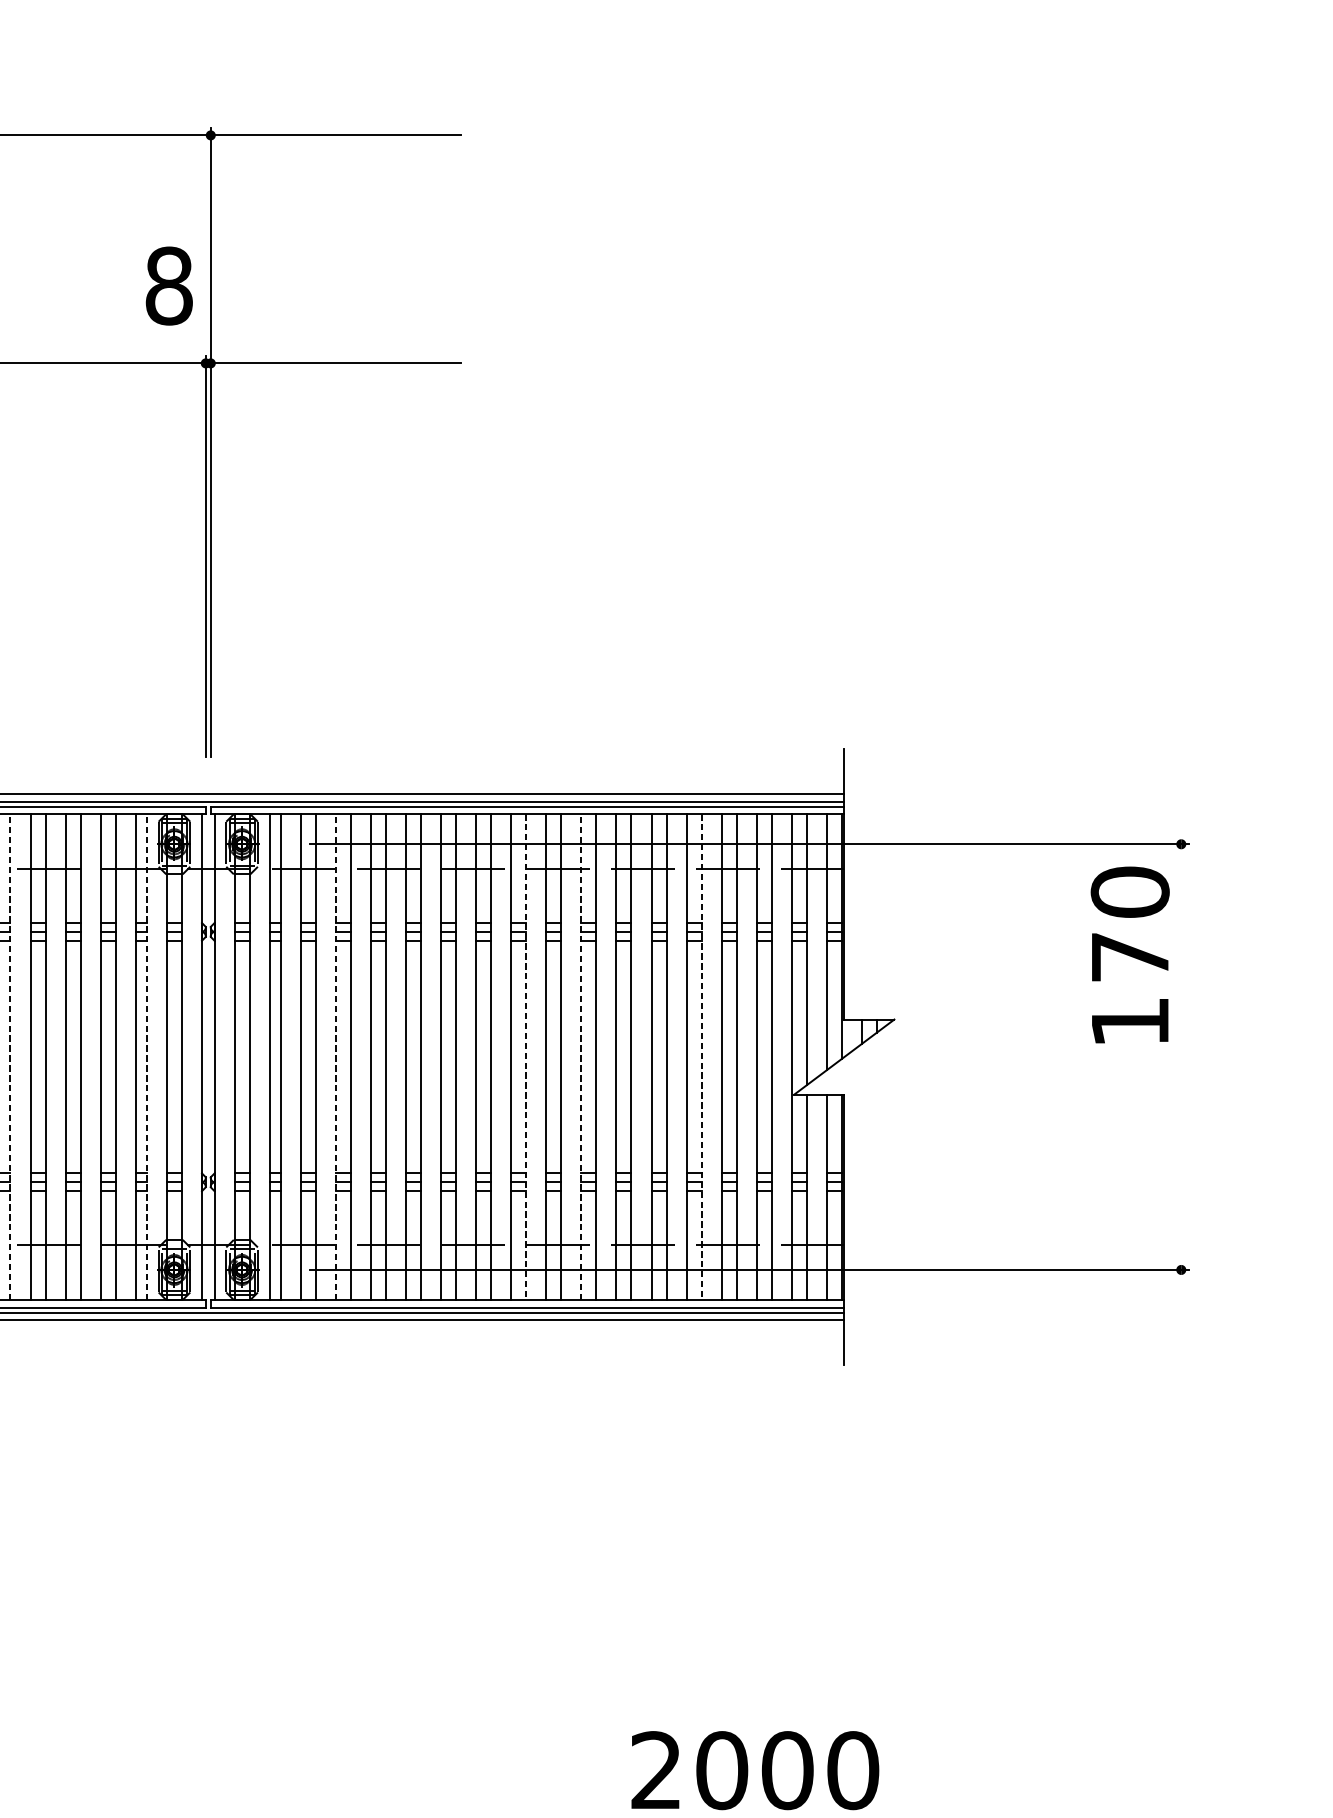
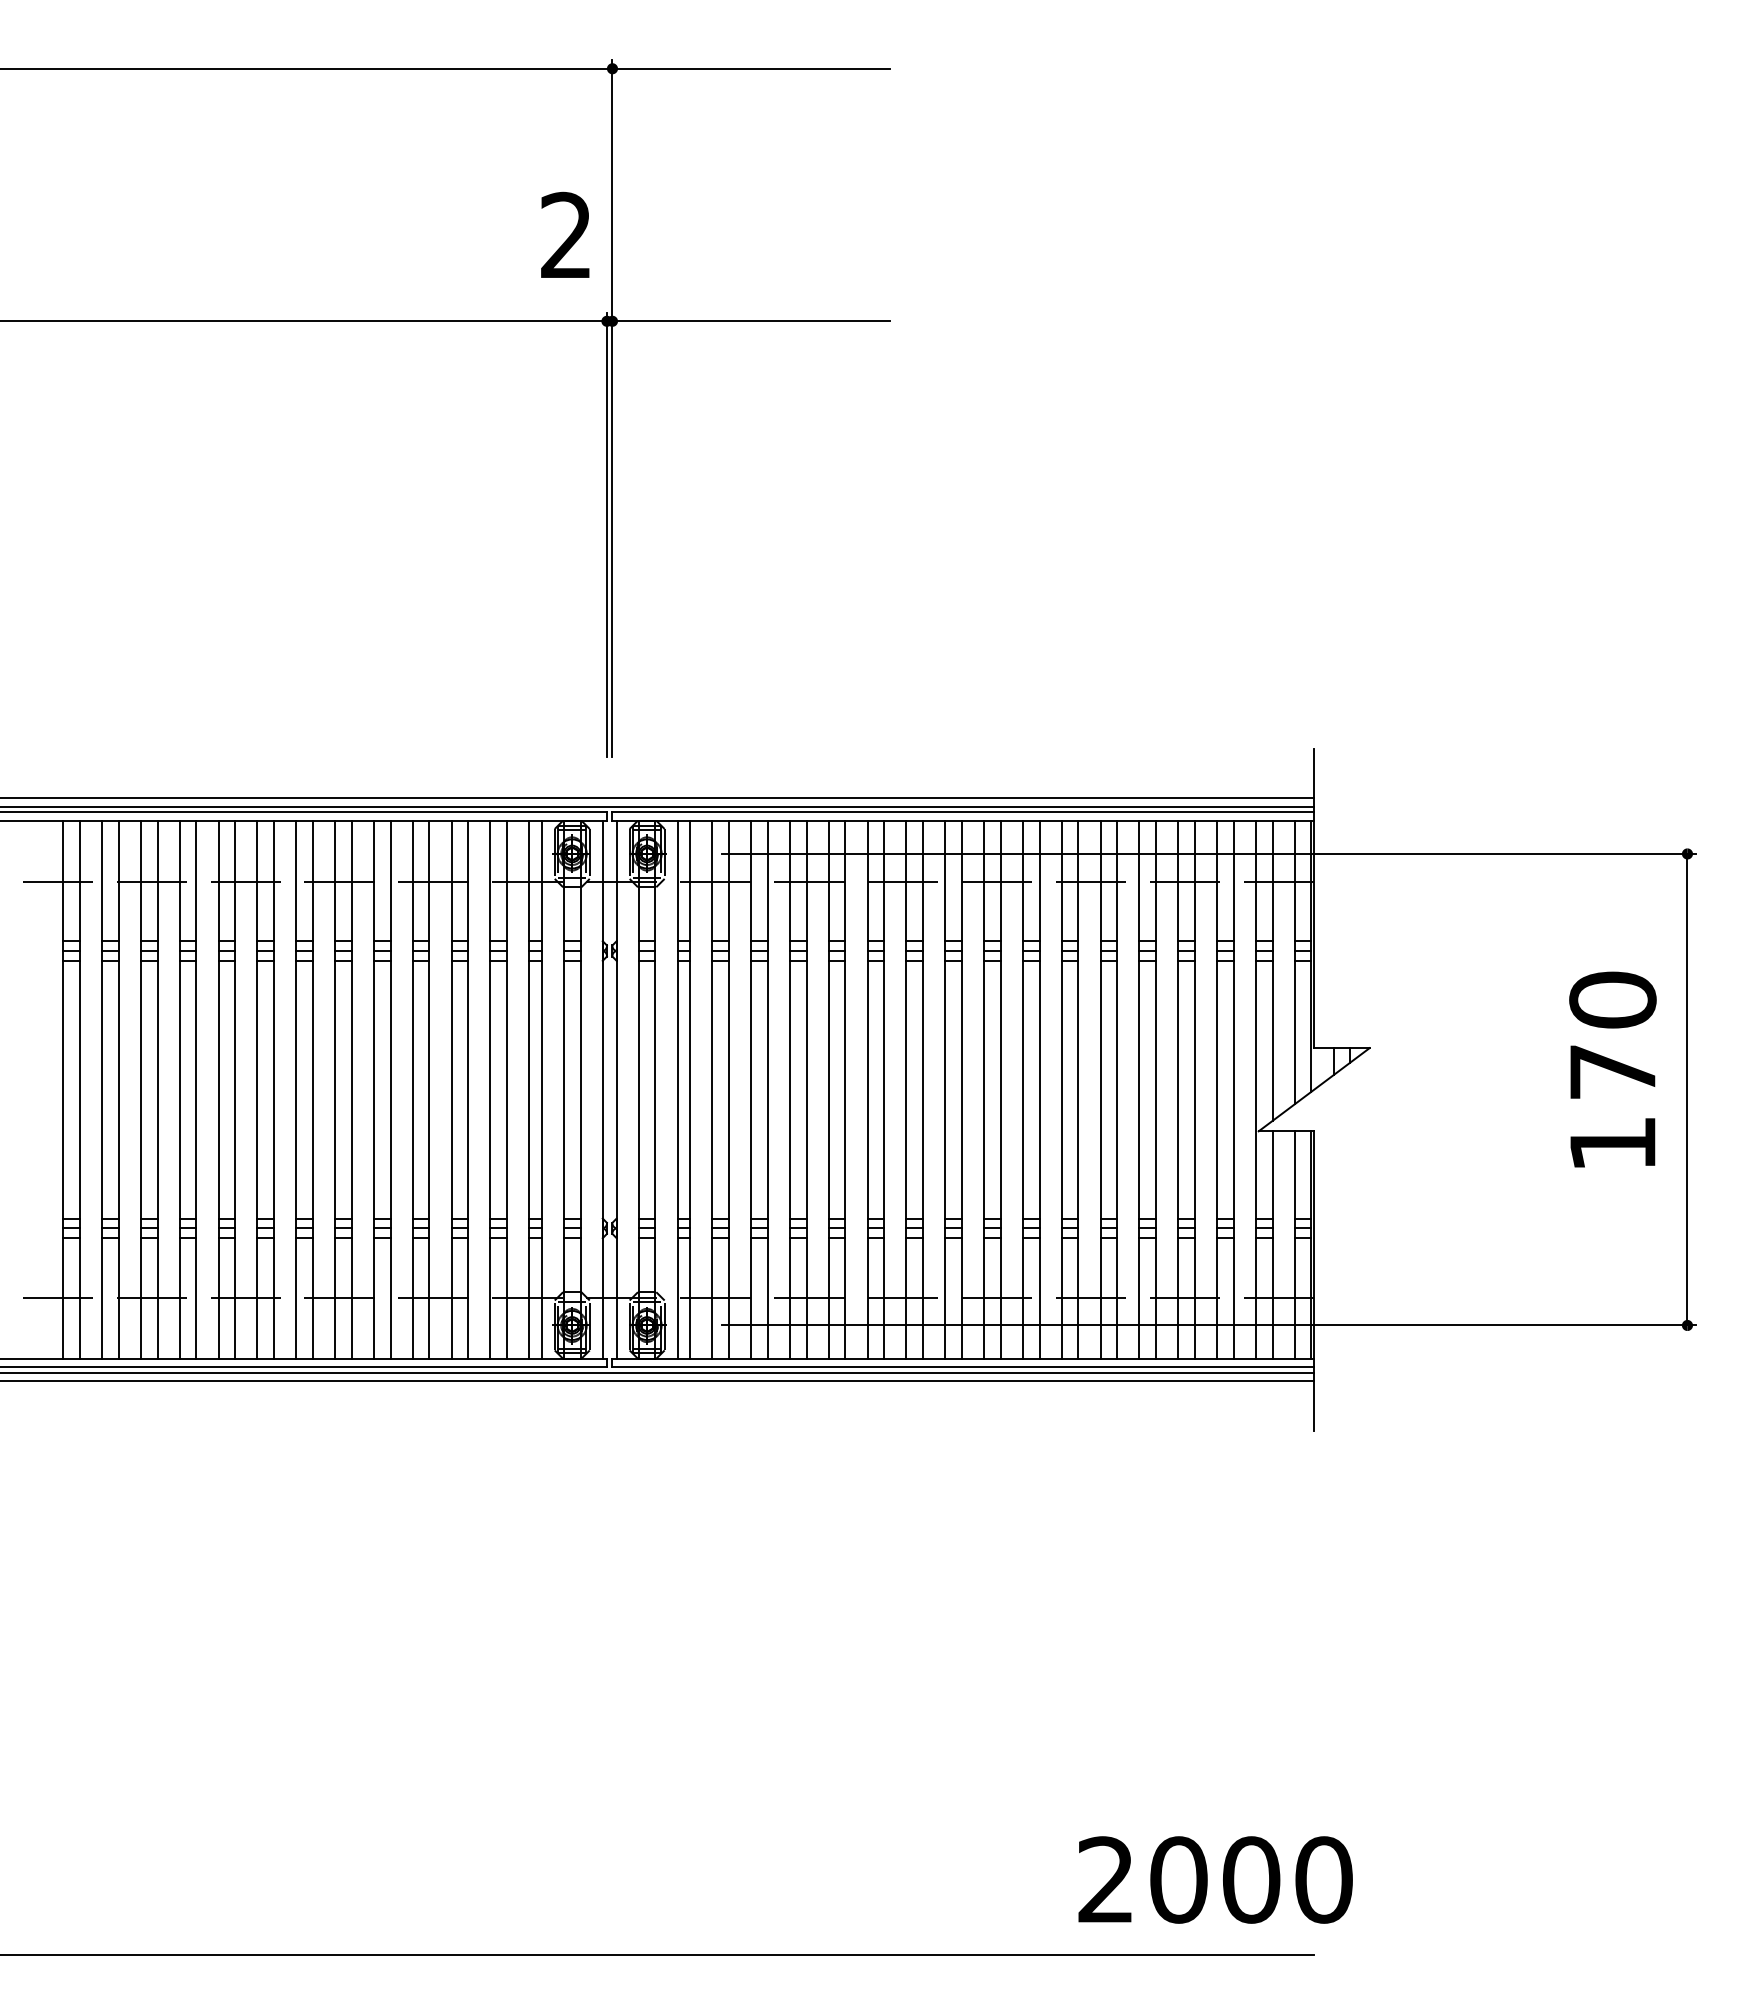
text: (169, 285) -> (566, 235), 8 -> 2
text: (1129, 954) -> (1612, 1069), moved
line: (10, 1056) -> (390, 1089), dashed -> solid
line: (146, 1056) -> (541, 1089), dashed -> solid
line: (336, 1056) -> (751, 1089), dashed -> solid
line: (580, 1056) -> (1022, 1089), dashed -> solid
line: (1181, 1056) -> (1687, 1089), added
line: (525, 1057) -> (961, 1090), dashed -> solid
line: (701, 1057) -> (1156, 1090), dashed -> solid

